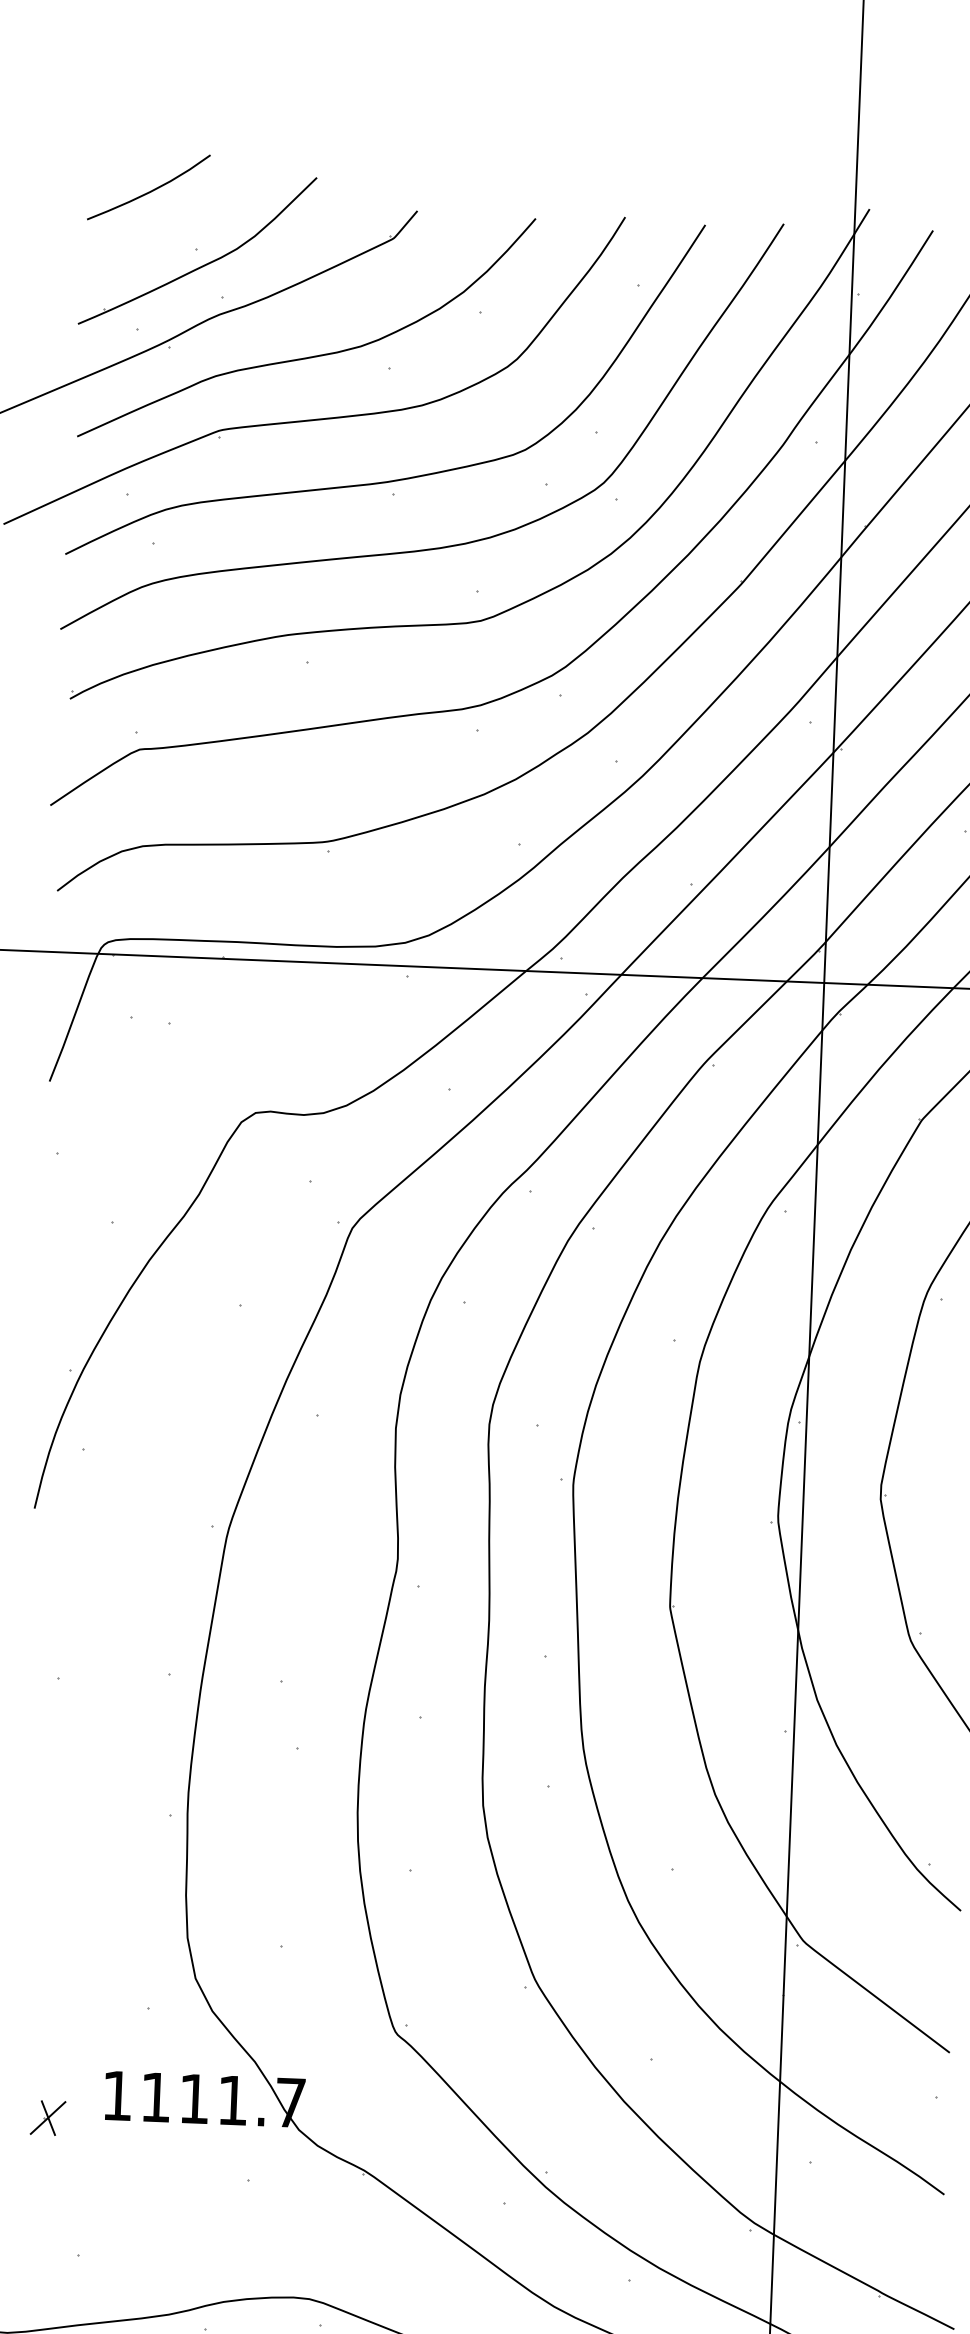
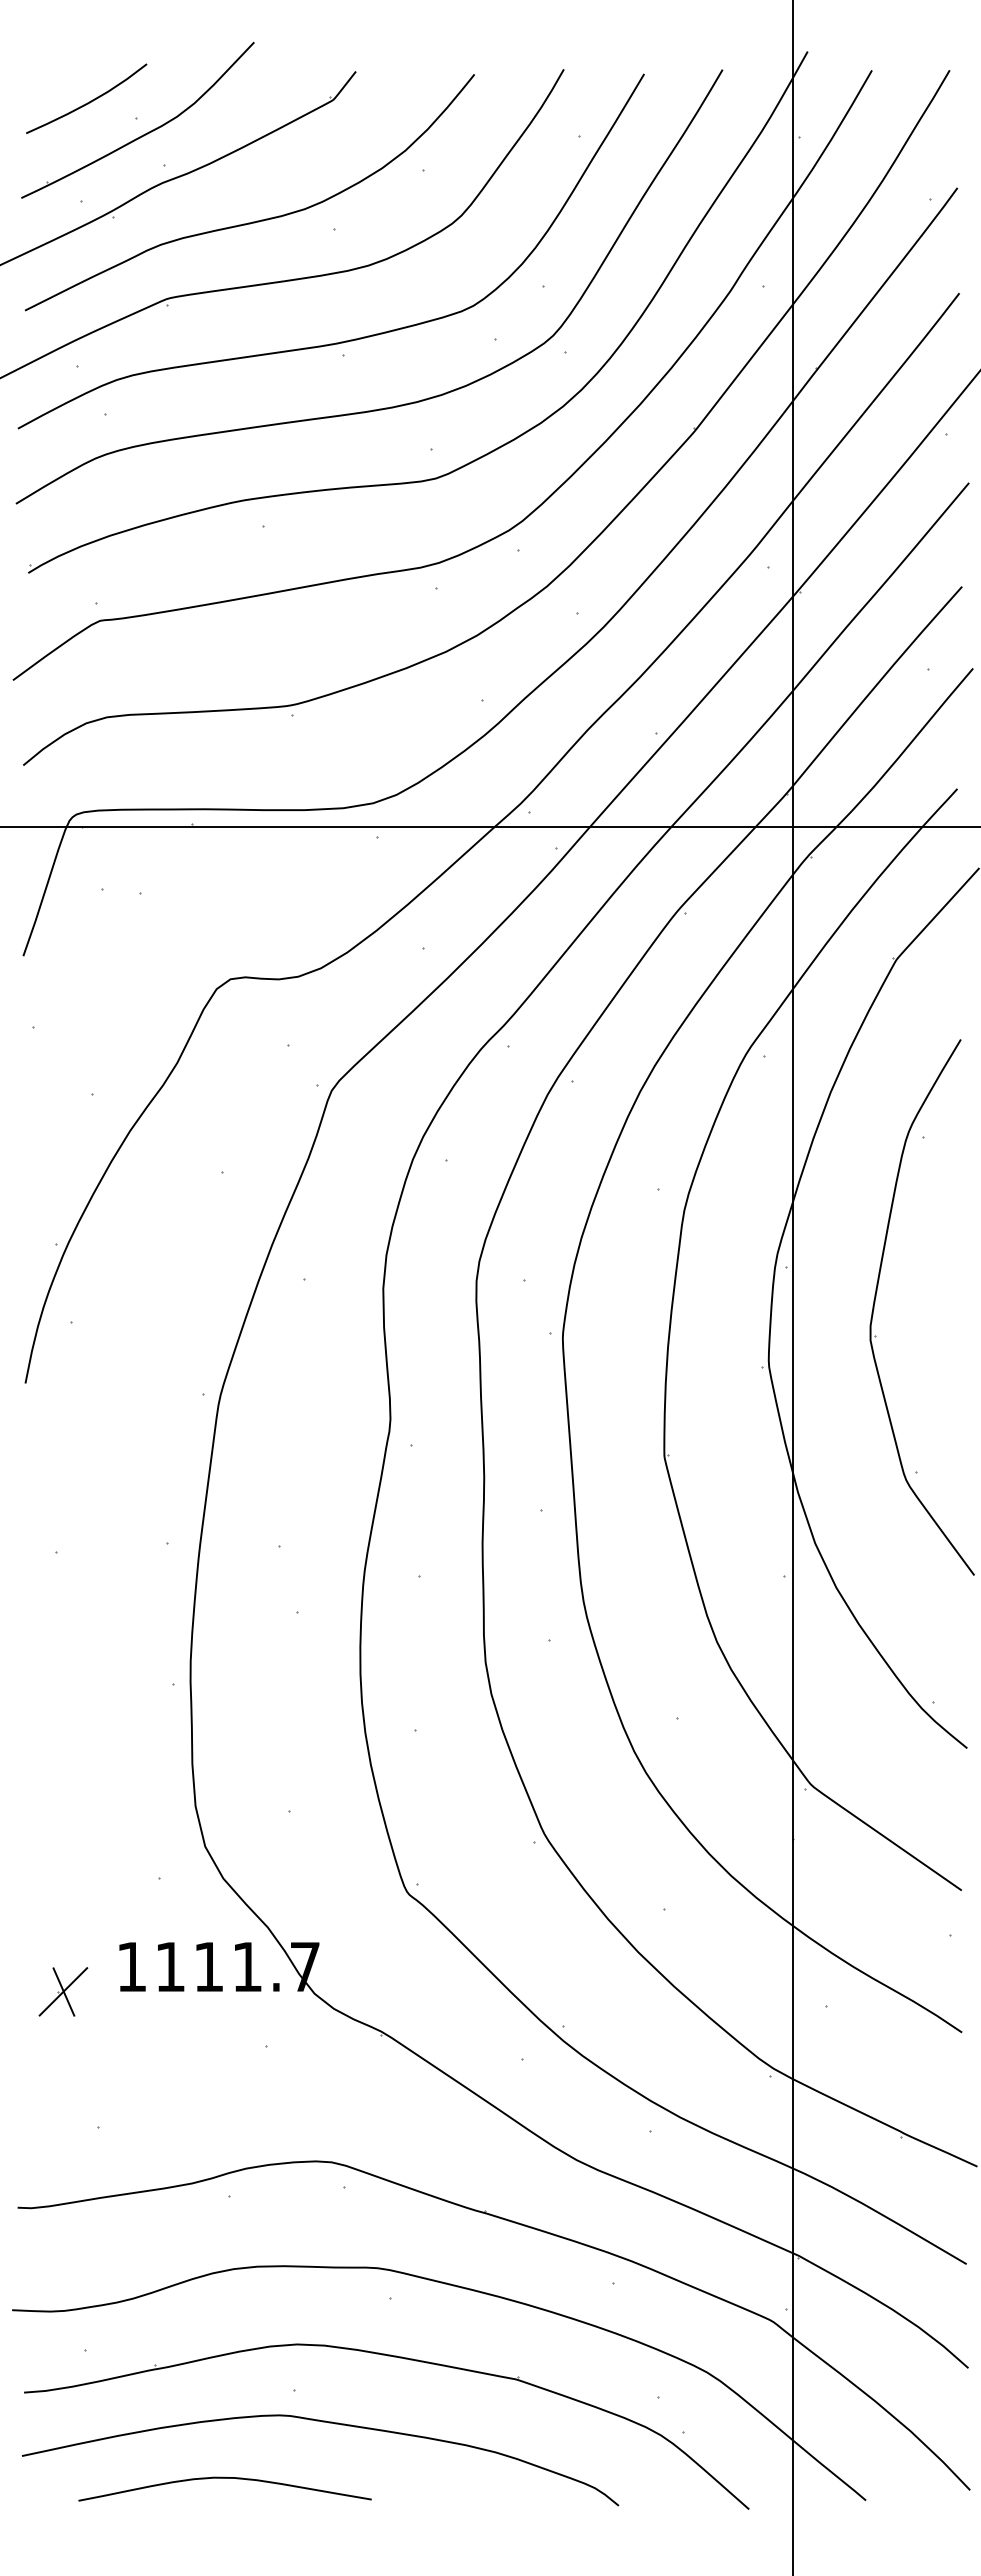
curve: (149, 191) -> (87, 102), moved
part: (48, 2117) -> (63, 1991), size x1.43

